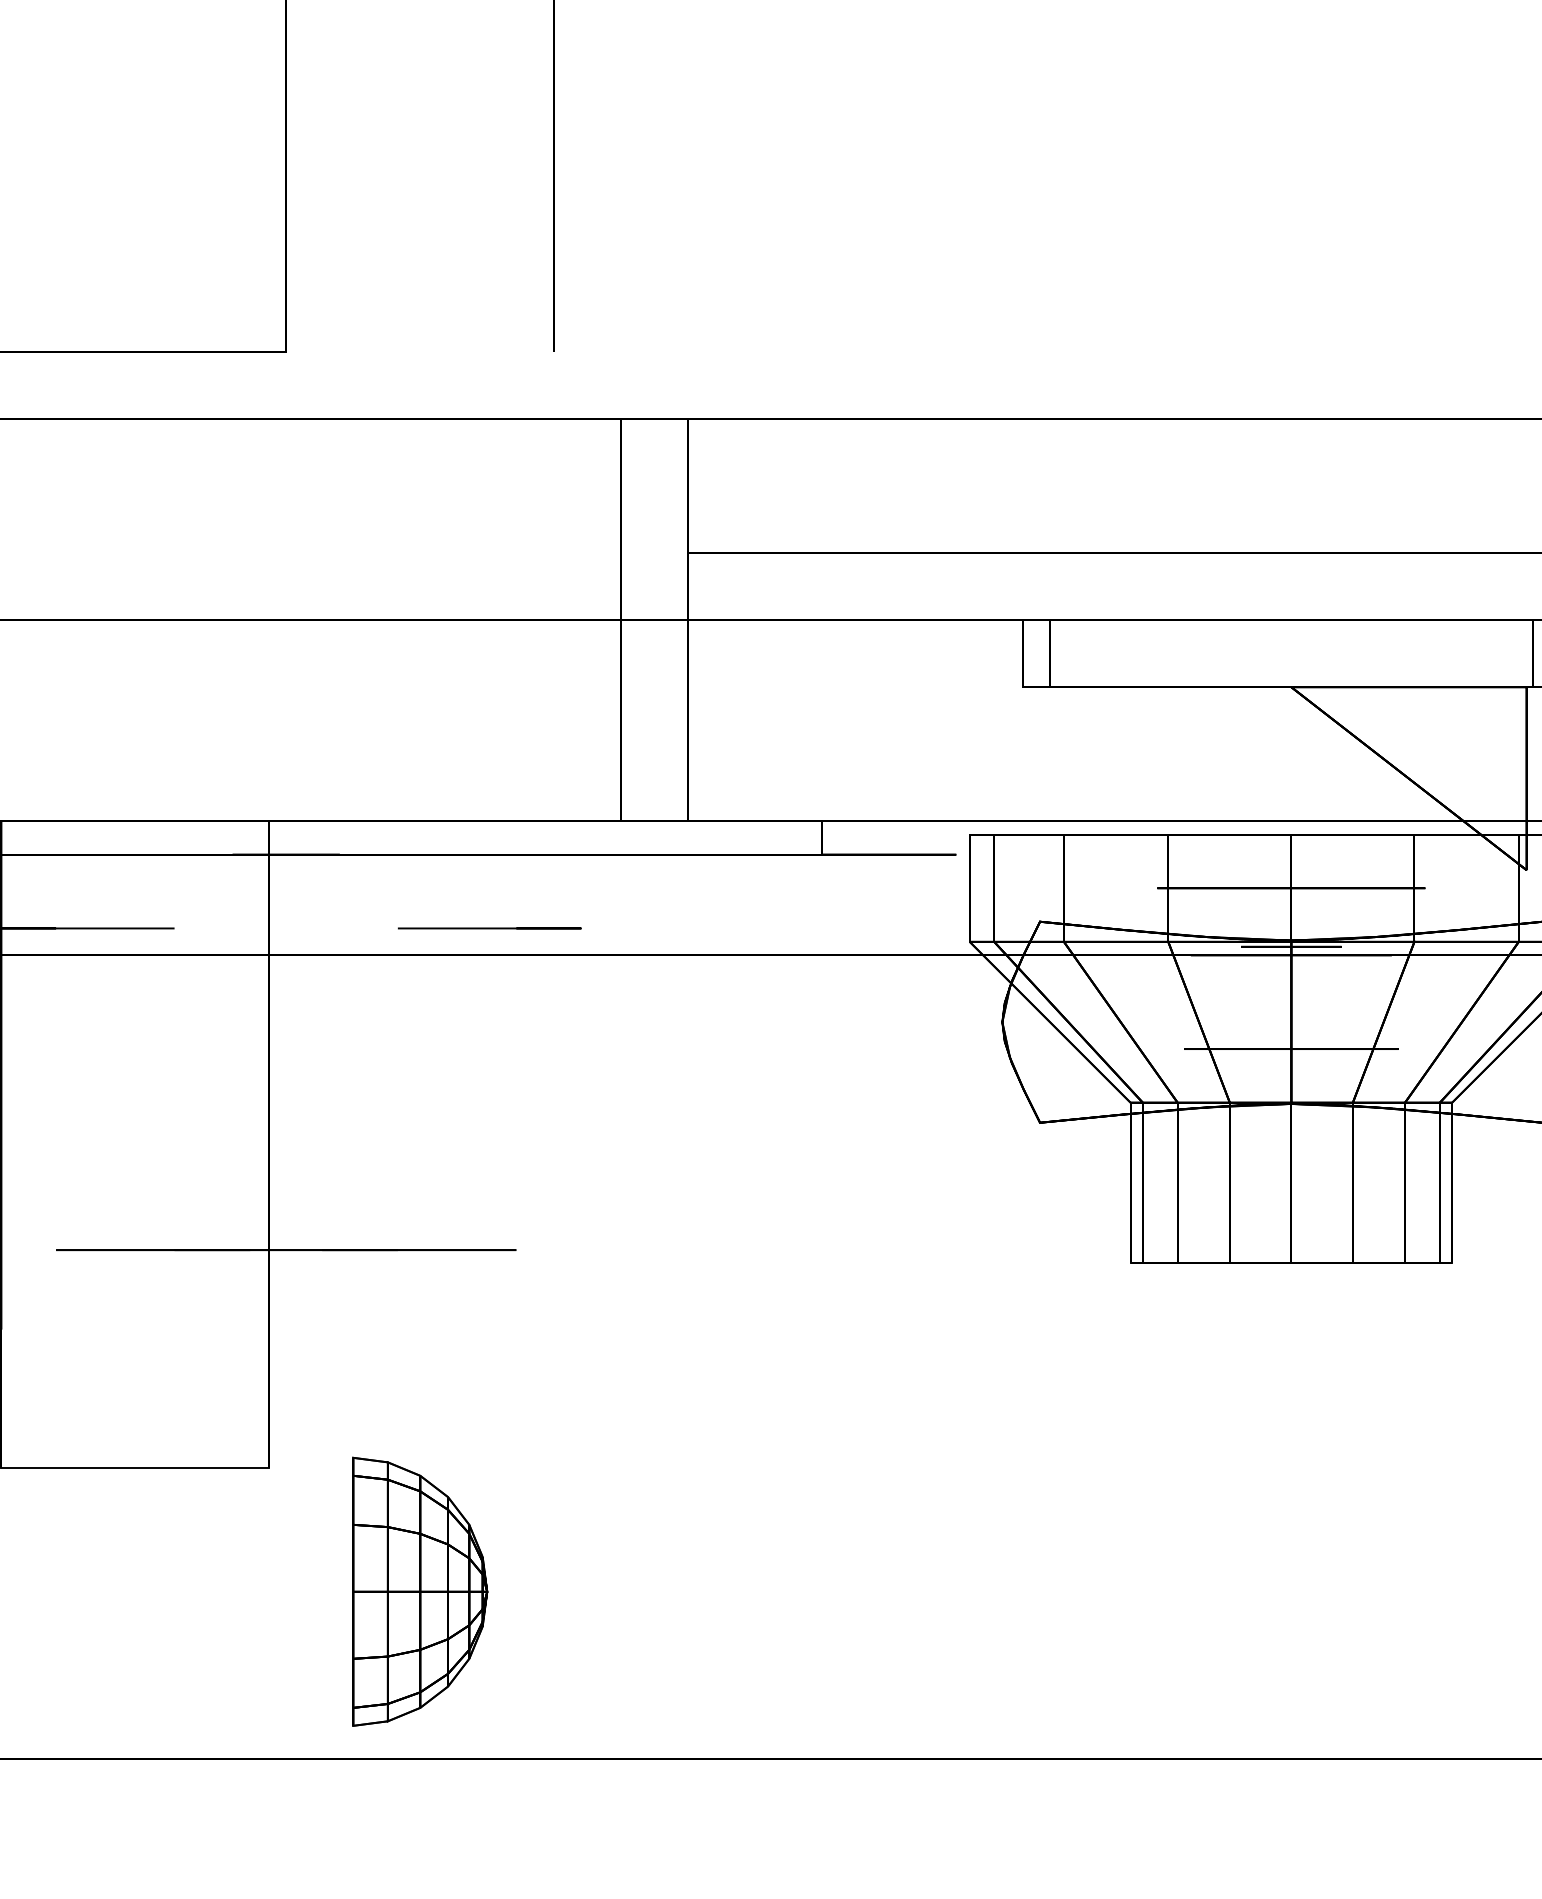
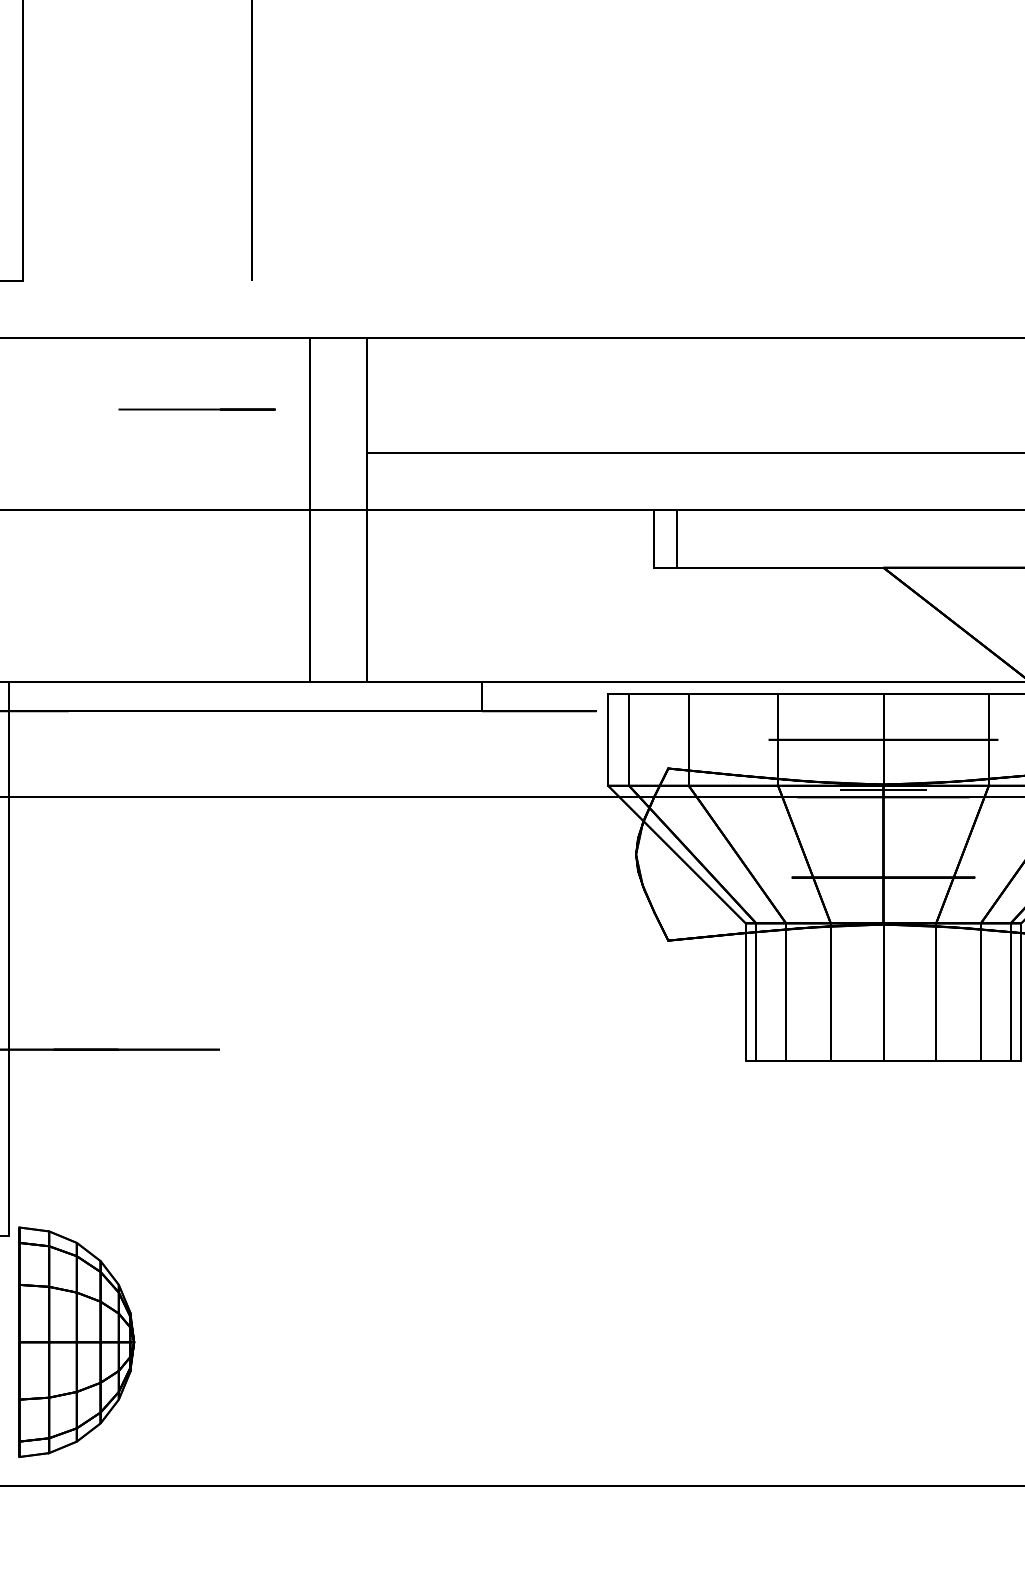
line: (489, 928) -> (196, 409), moved
part: (420, 1591) -> (77, 1341), moved

